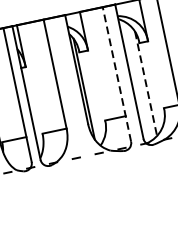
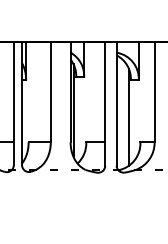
line: (117, 73) -> (105, 103), dashed -> solid
line: (146, 84) -> (129, 118), dashed -> solid

